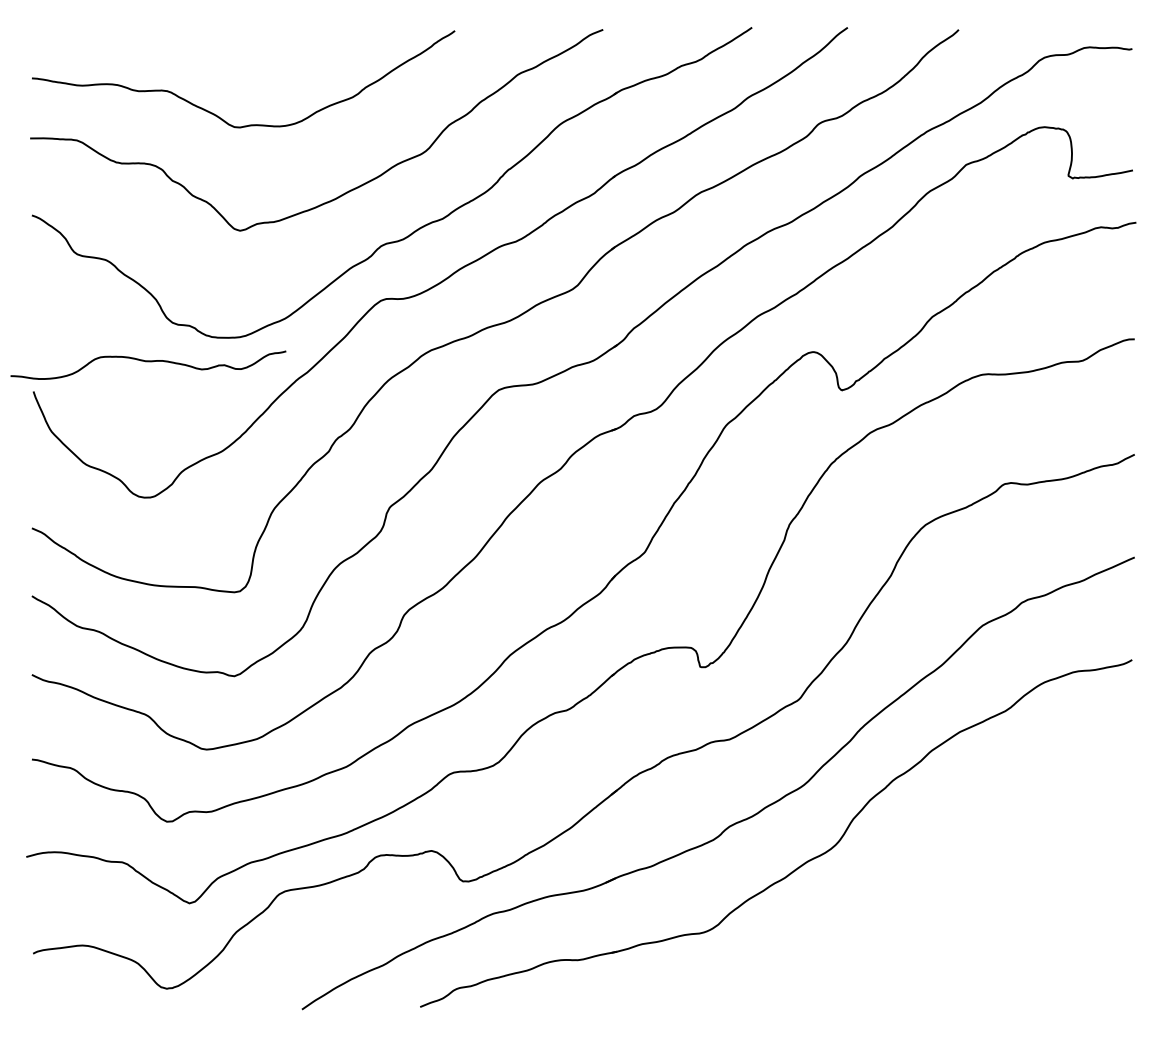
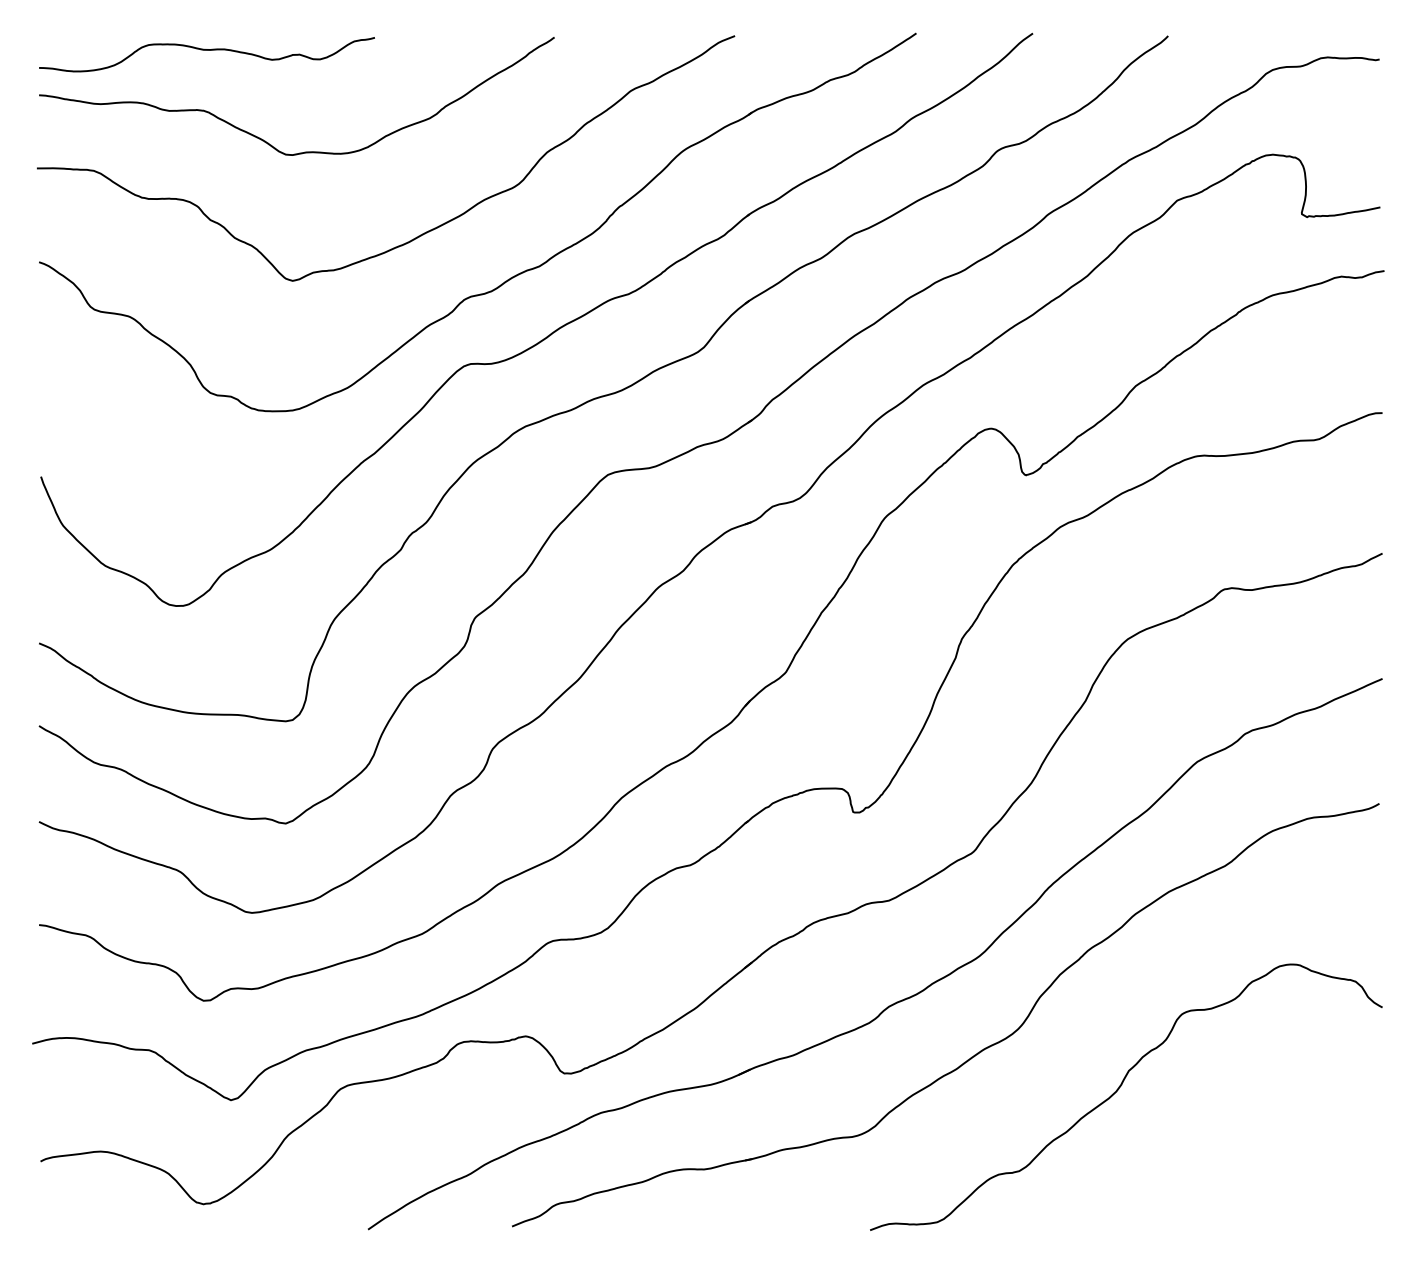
curve: (148, 361) -> (206, 50), moved
curve: (918, 894) -> (1119, 1089), added

